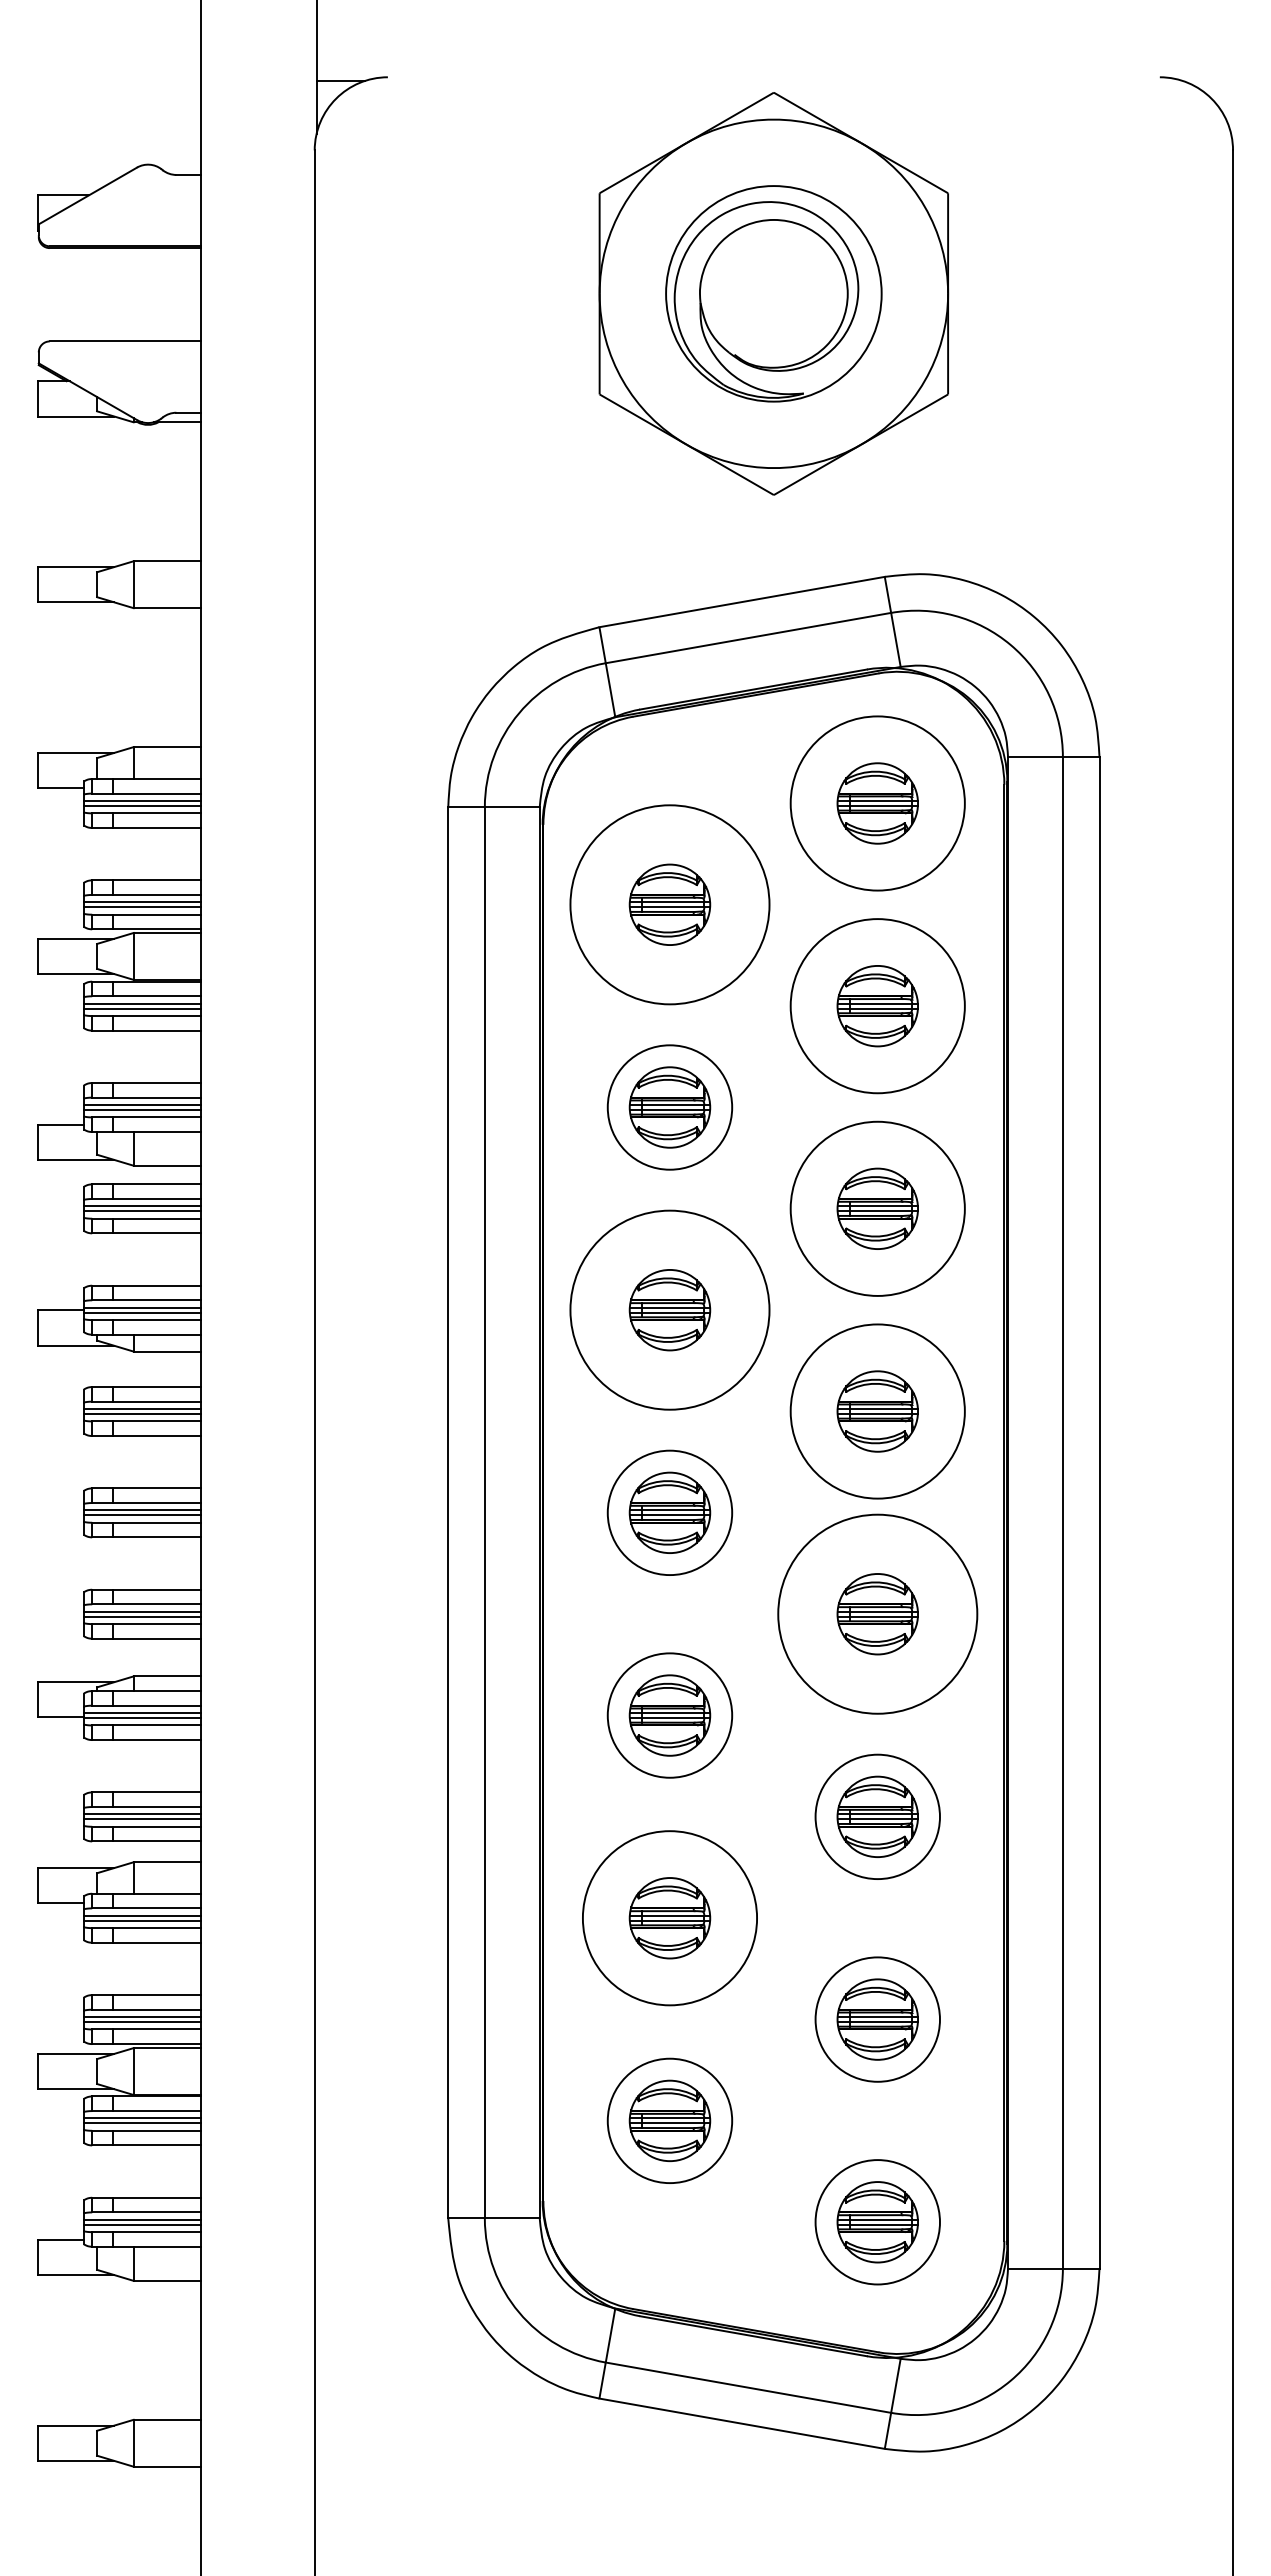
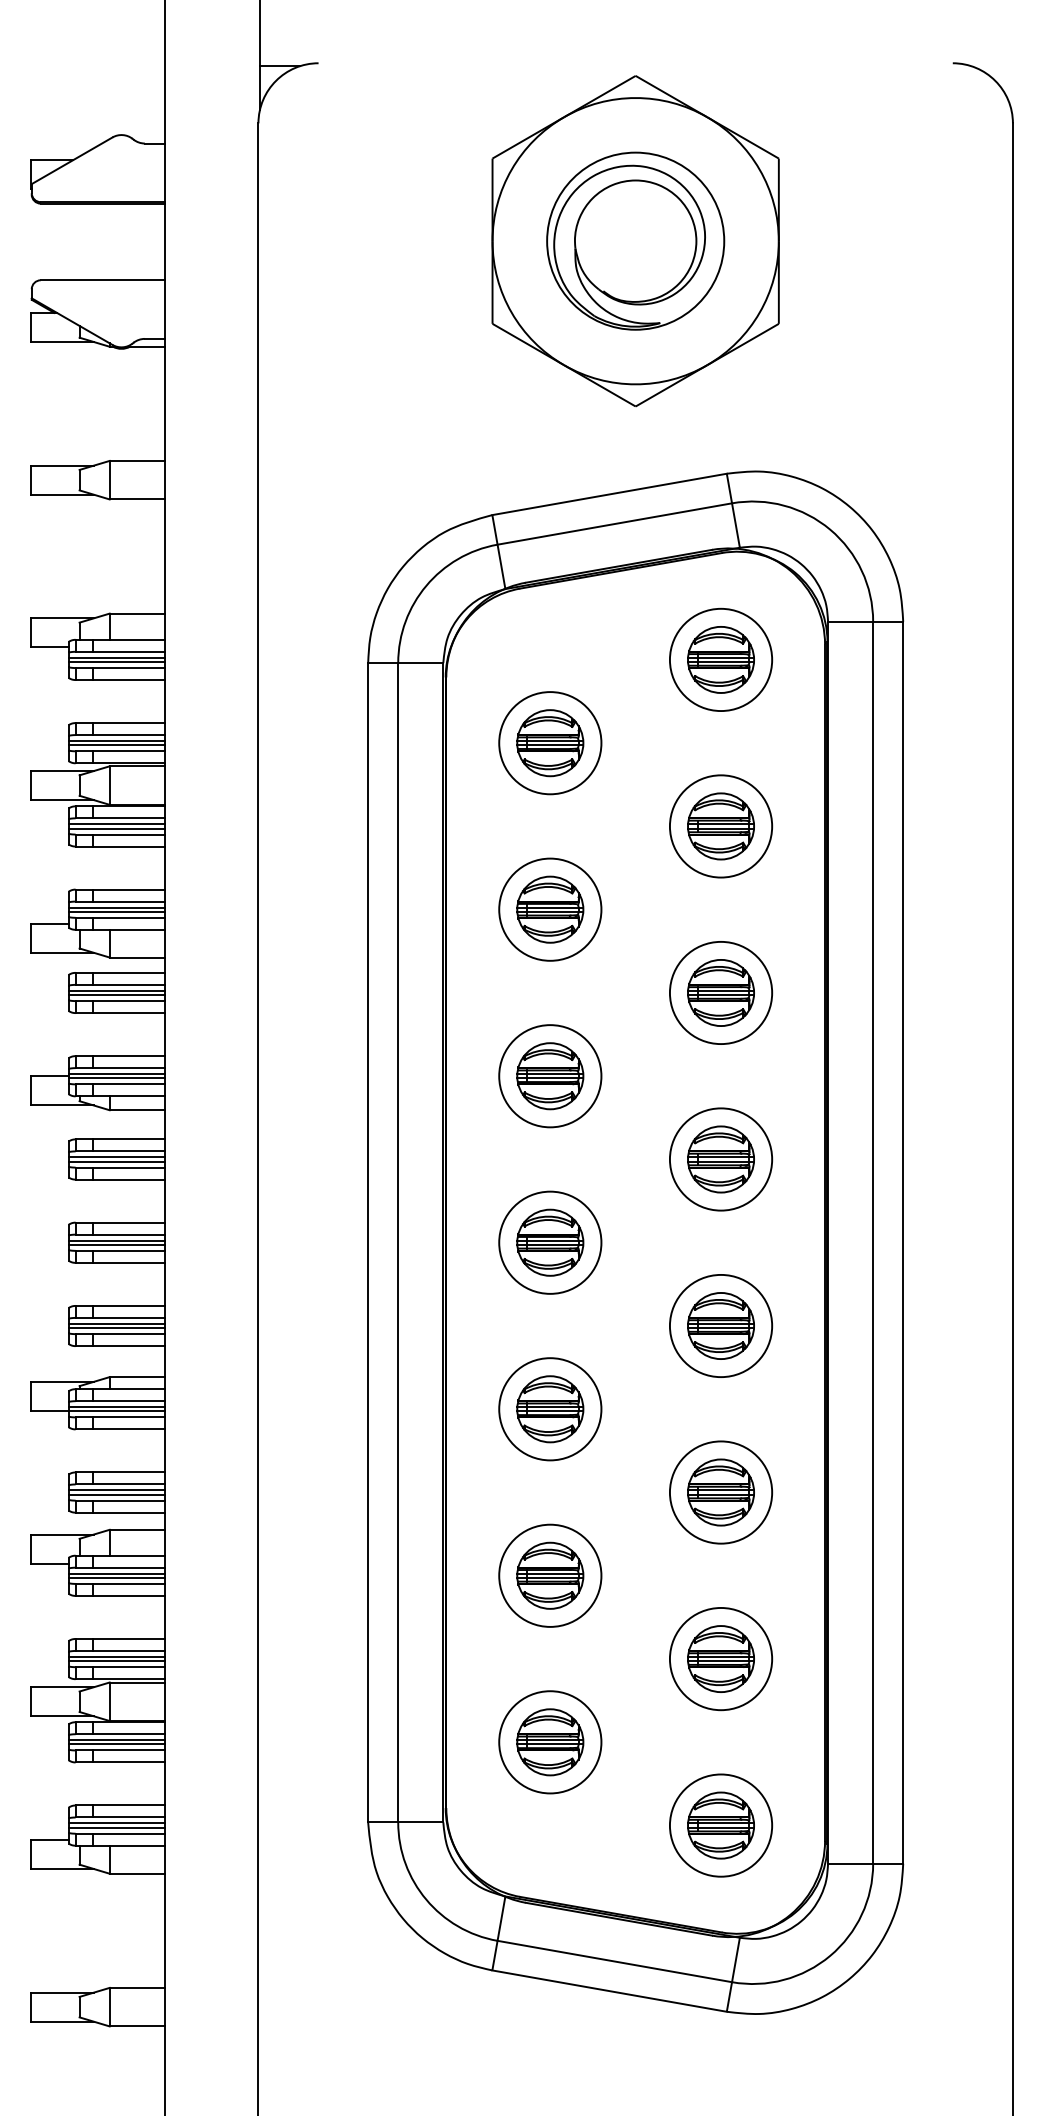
circle: (877, 803) -> (720, 659), size x0.71
circle: (669, 904) -> (549, 742), size x0.62
circle: (877, 1005) -> (720, 825), size x0.71
circle: (877, 1208) -> (720, 992), size x0.71
circle: (669, 1309) -> (549, 1075), size x0.62
circle: (877, 1411) -> (720, 1159), size x0.71
circle: (877, 1614) -> (720, 1326), size x0.62
circle: (669, 1918) -> (549, 1576), size x0.71

